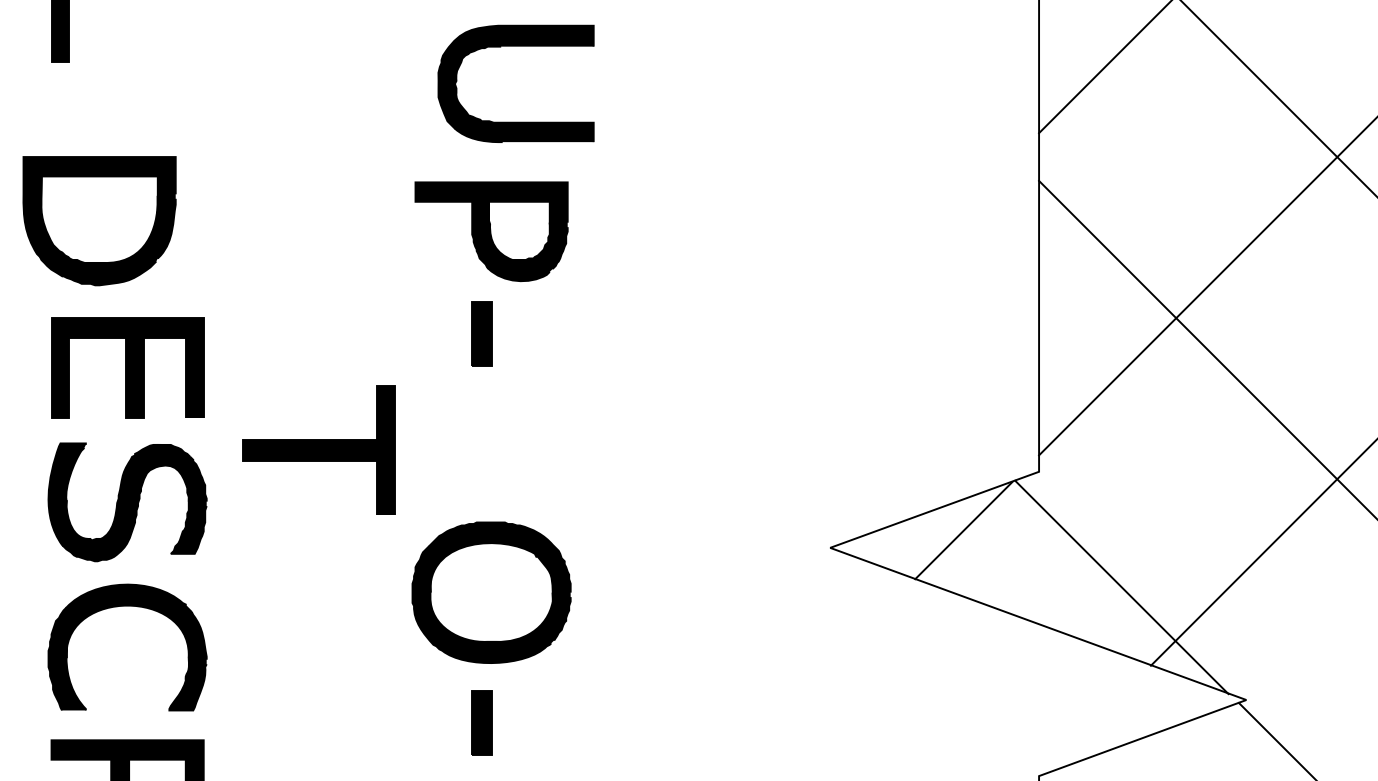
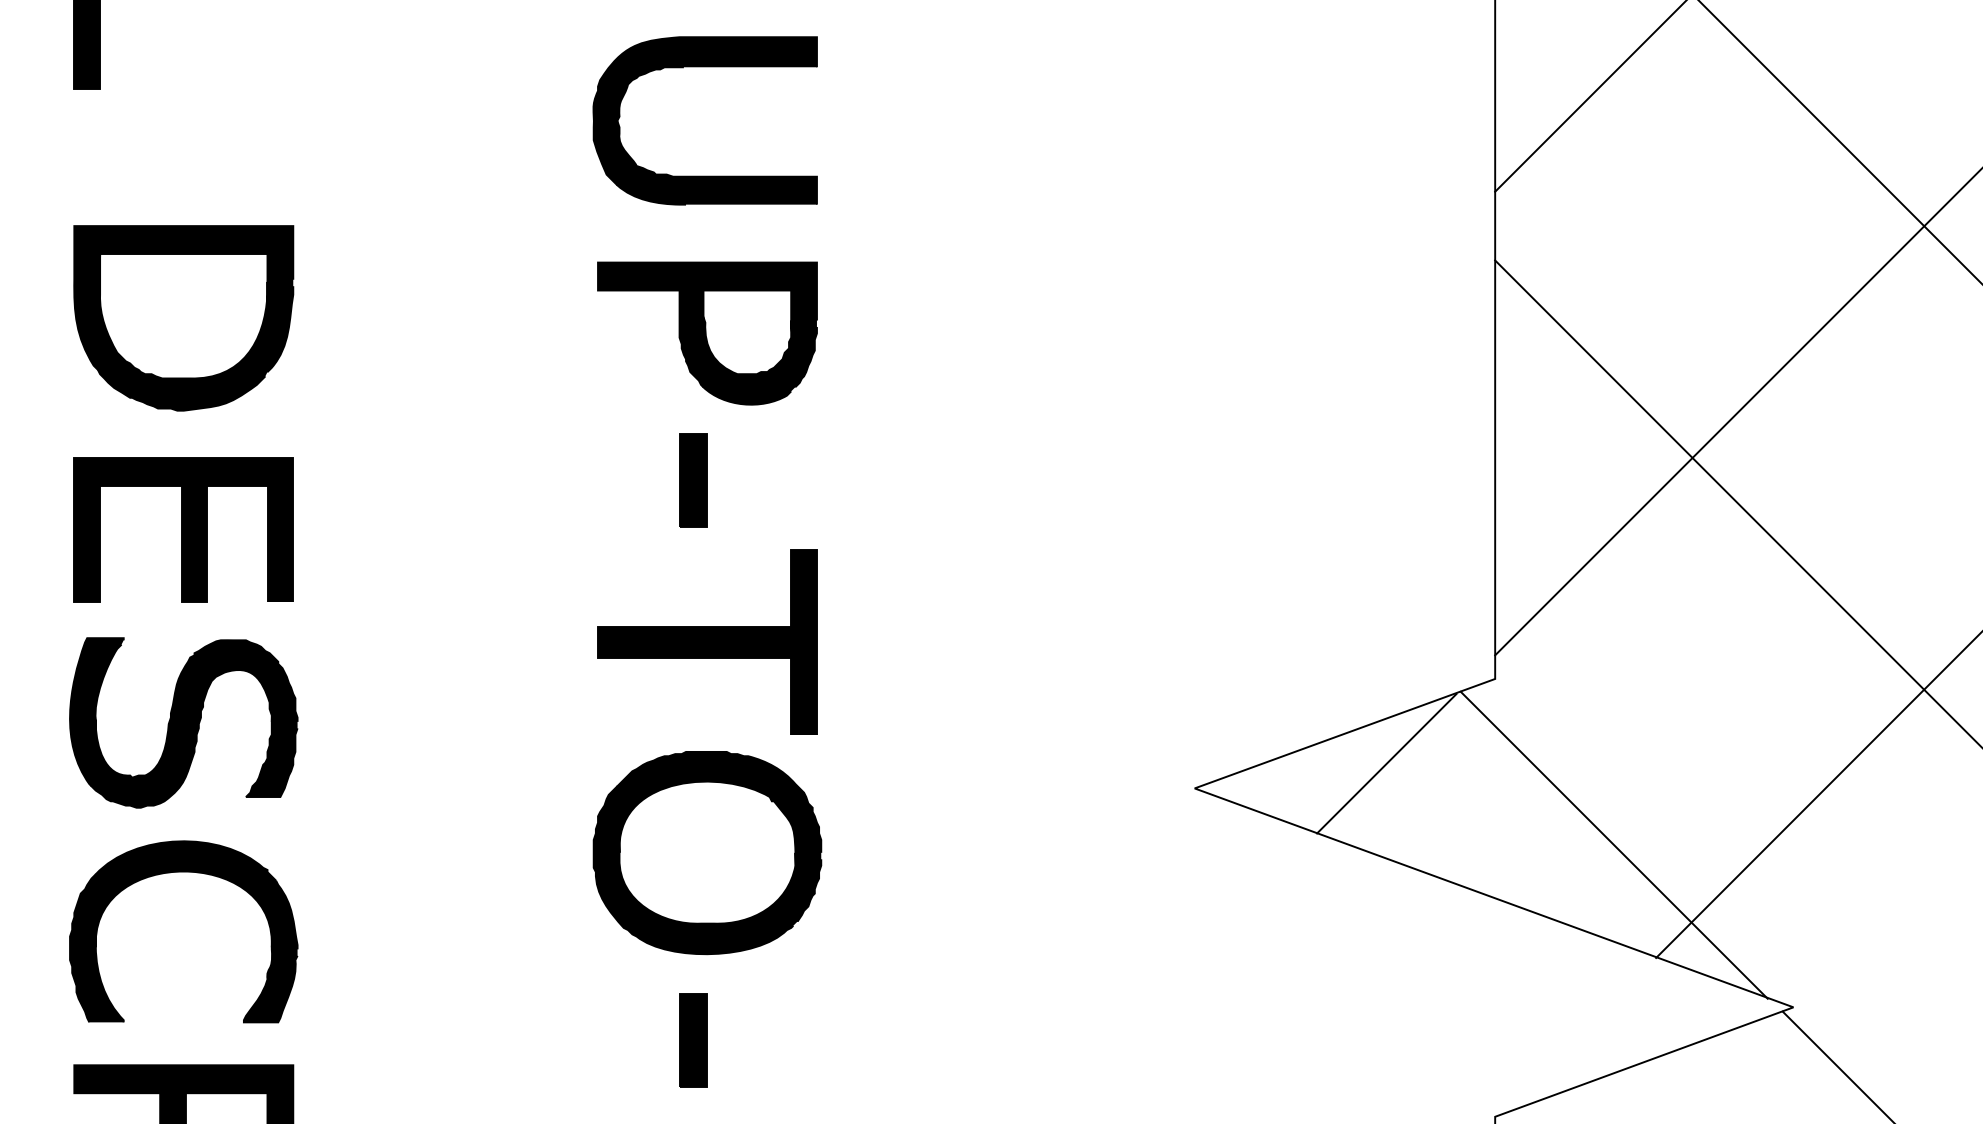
part: (515, 46) -> (704, 67), moved
part: (99, 221) -> (183, 318), moved
part: (318, 449) -> (707, 641), moved

